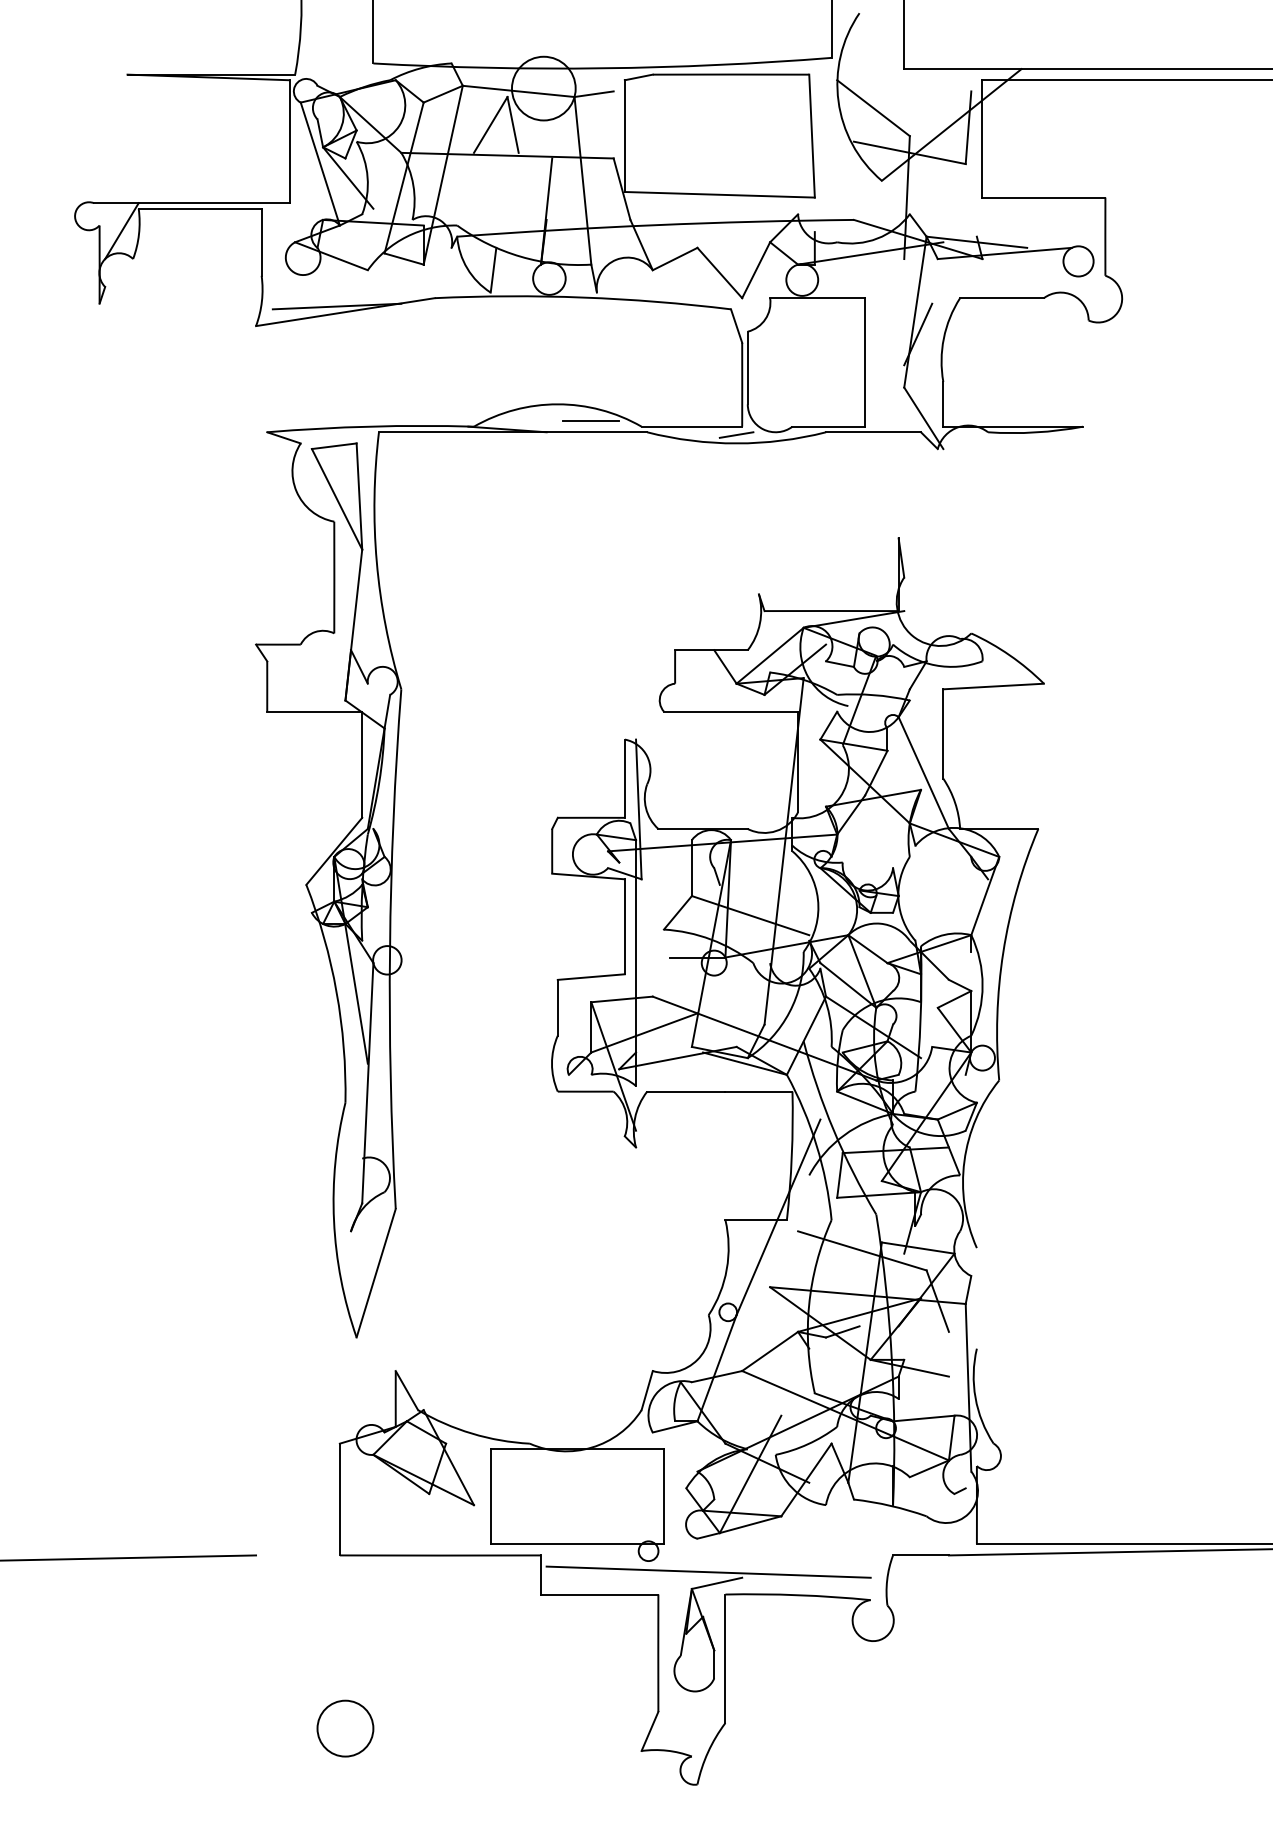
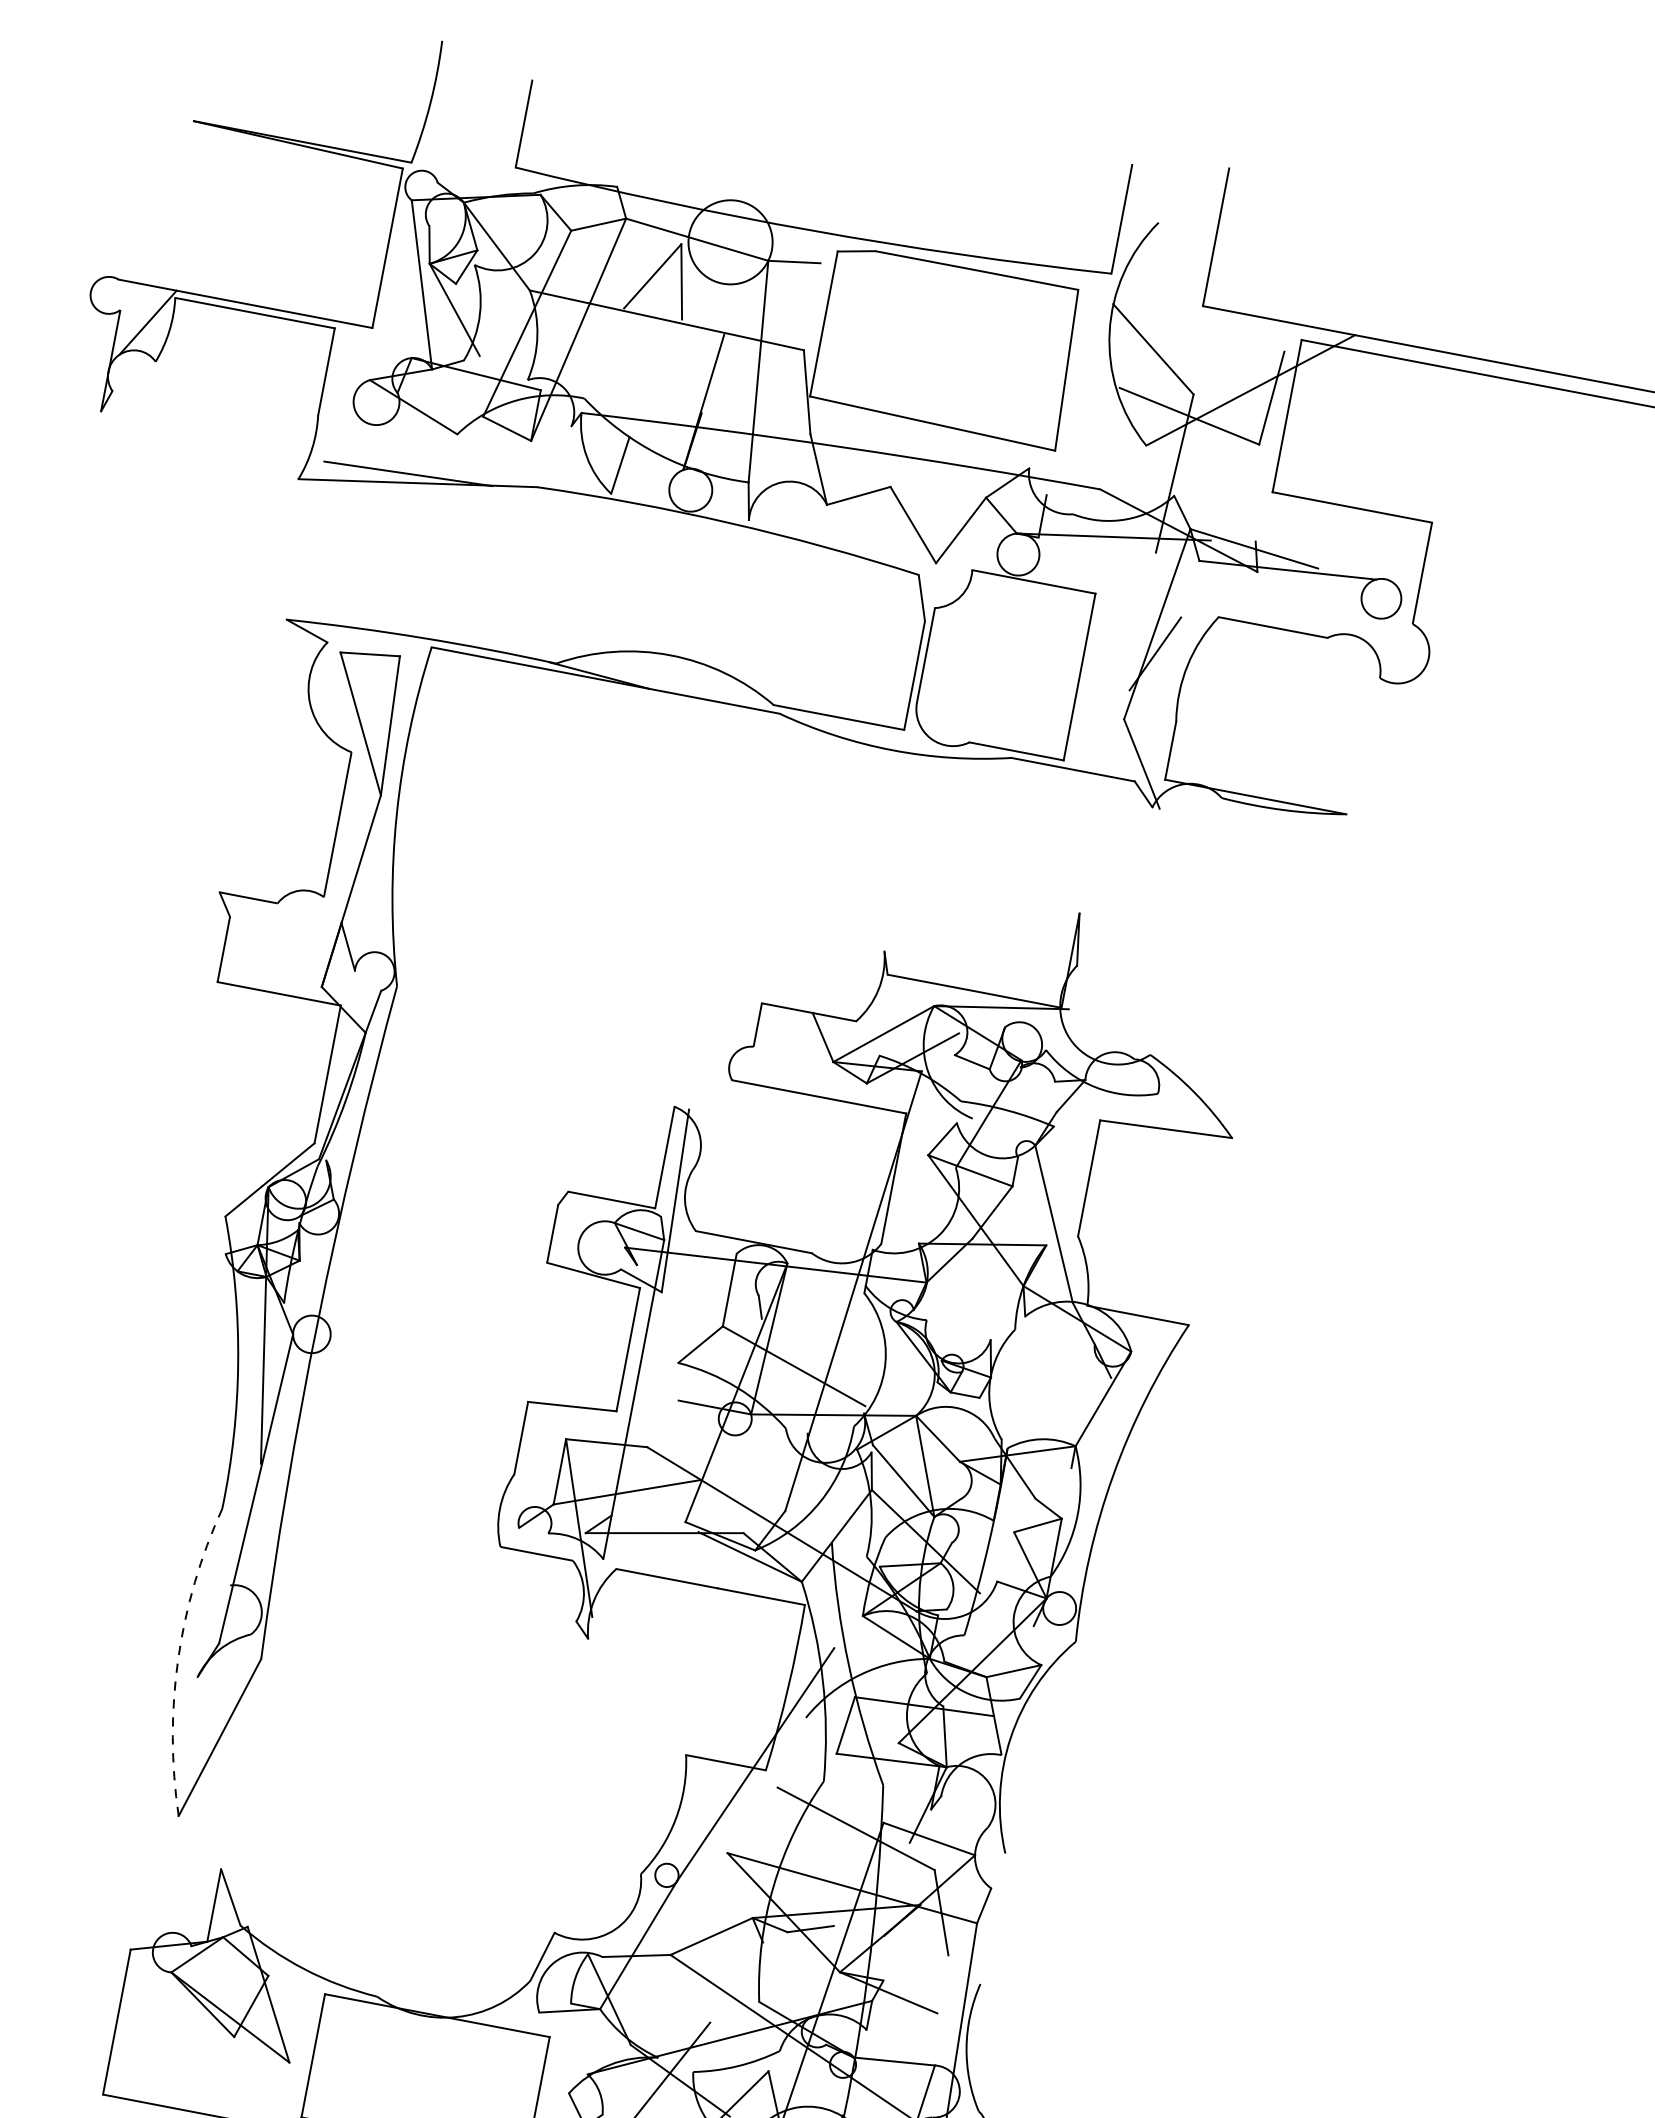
line: (591, 421) -> (710, 685), removed
line: (736, 434) -> (894, 738), removed
arc: (334, 1220) -> (178, 1658), solid -> dashed

